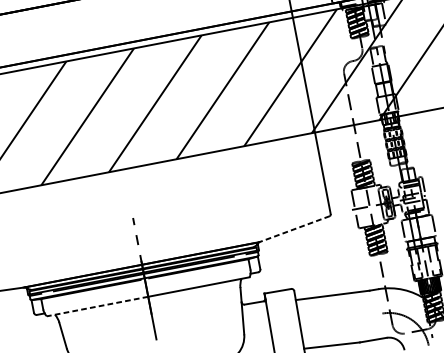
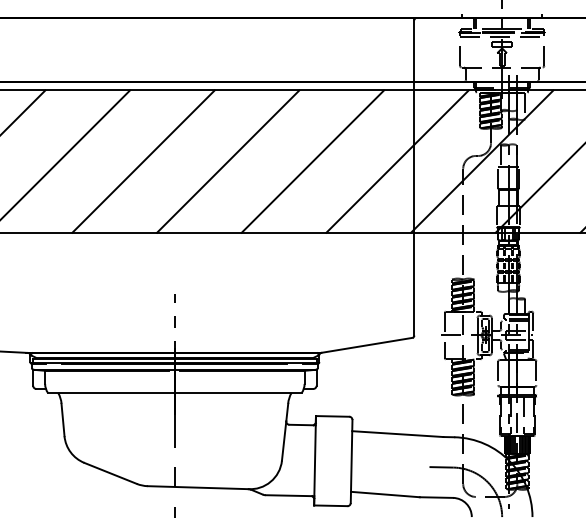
line: (294, 229) -> (366, 345), dashed -> solid
line: (96, 306) -> (110, 392), dashed -> solid
line: (372, 315) -> (441, 467), added

